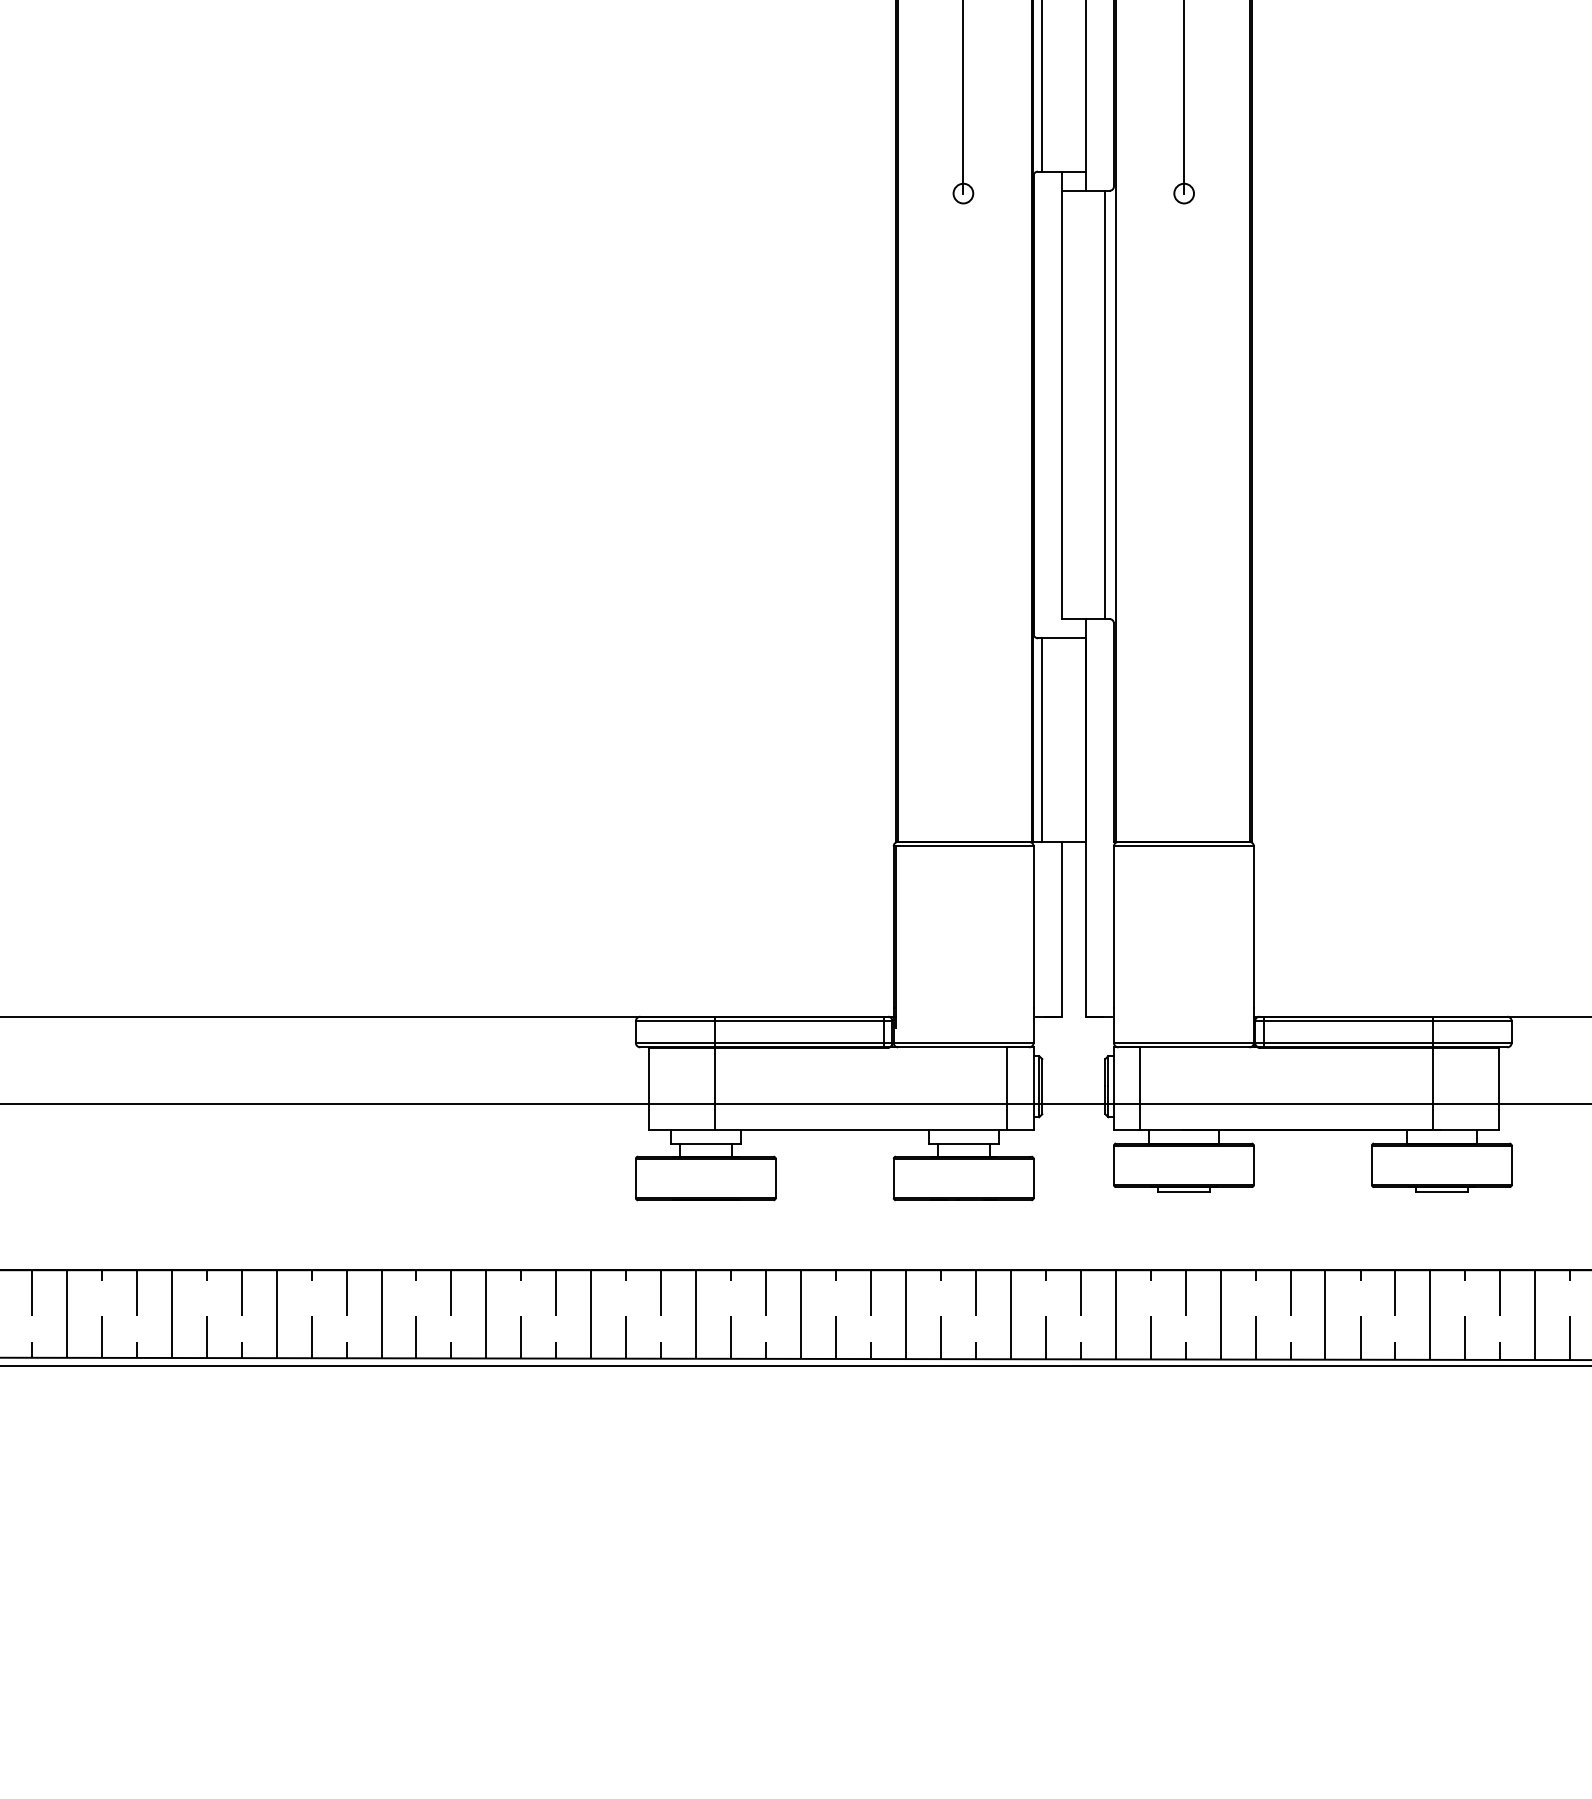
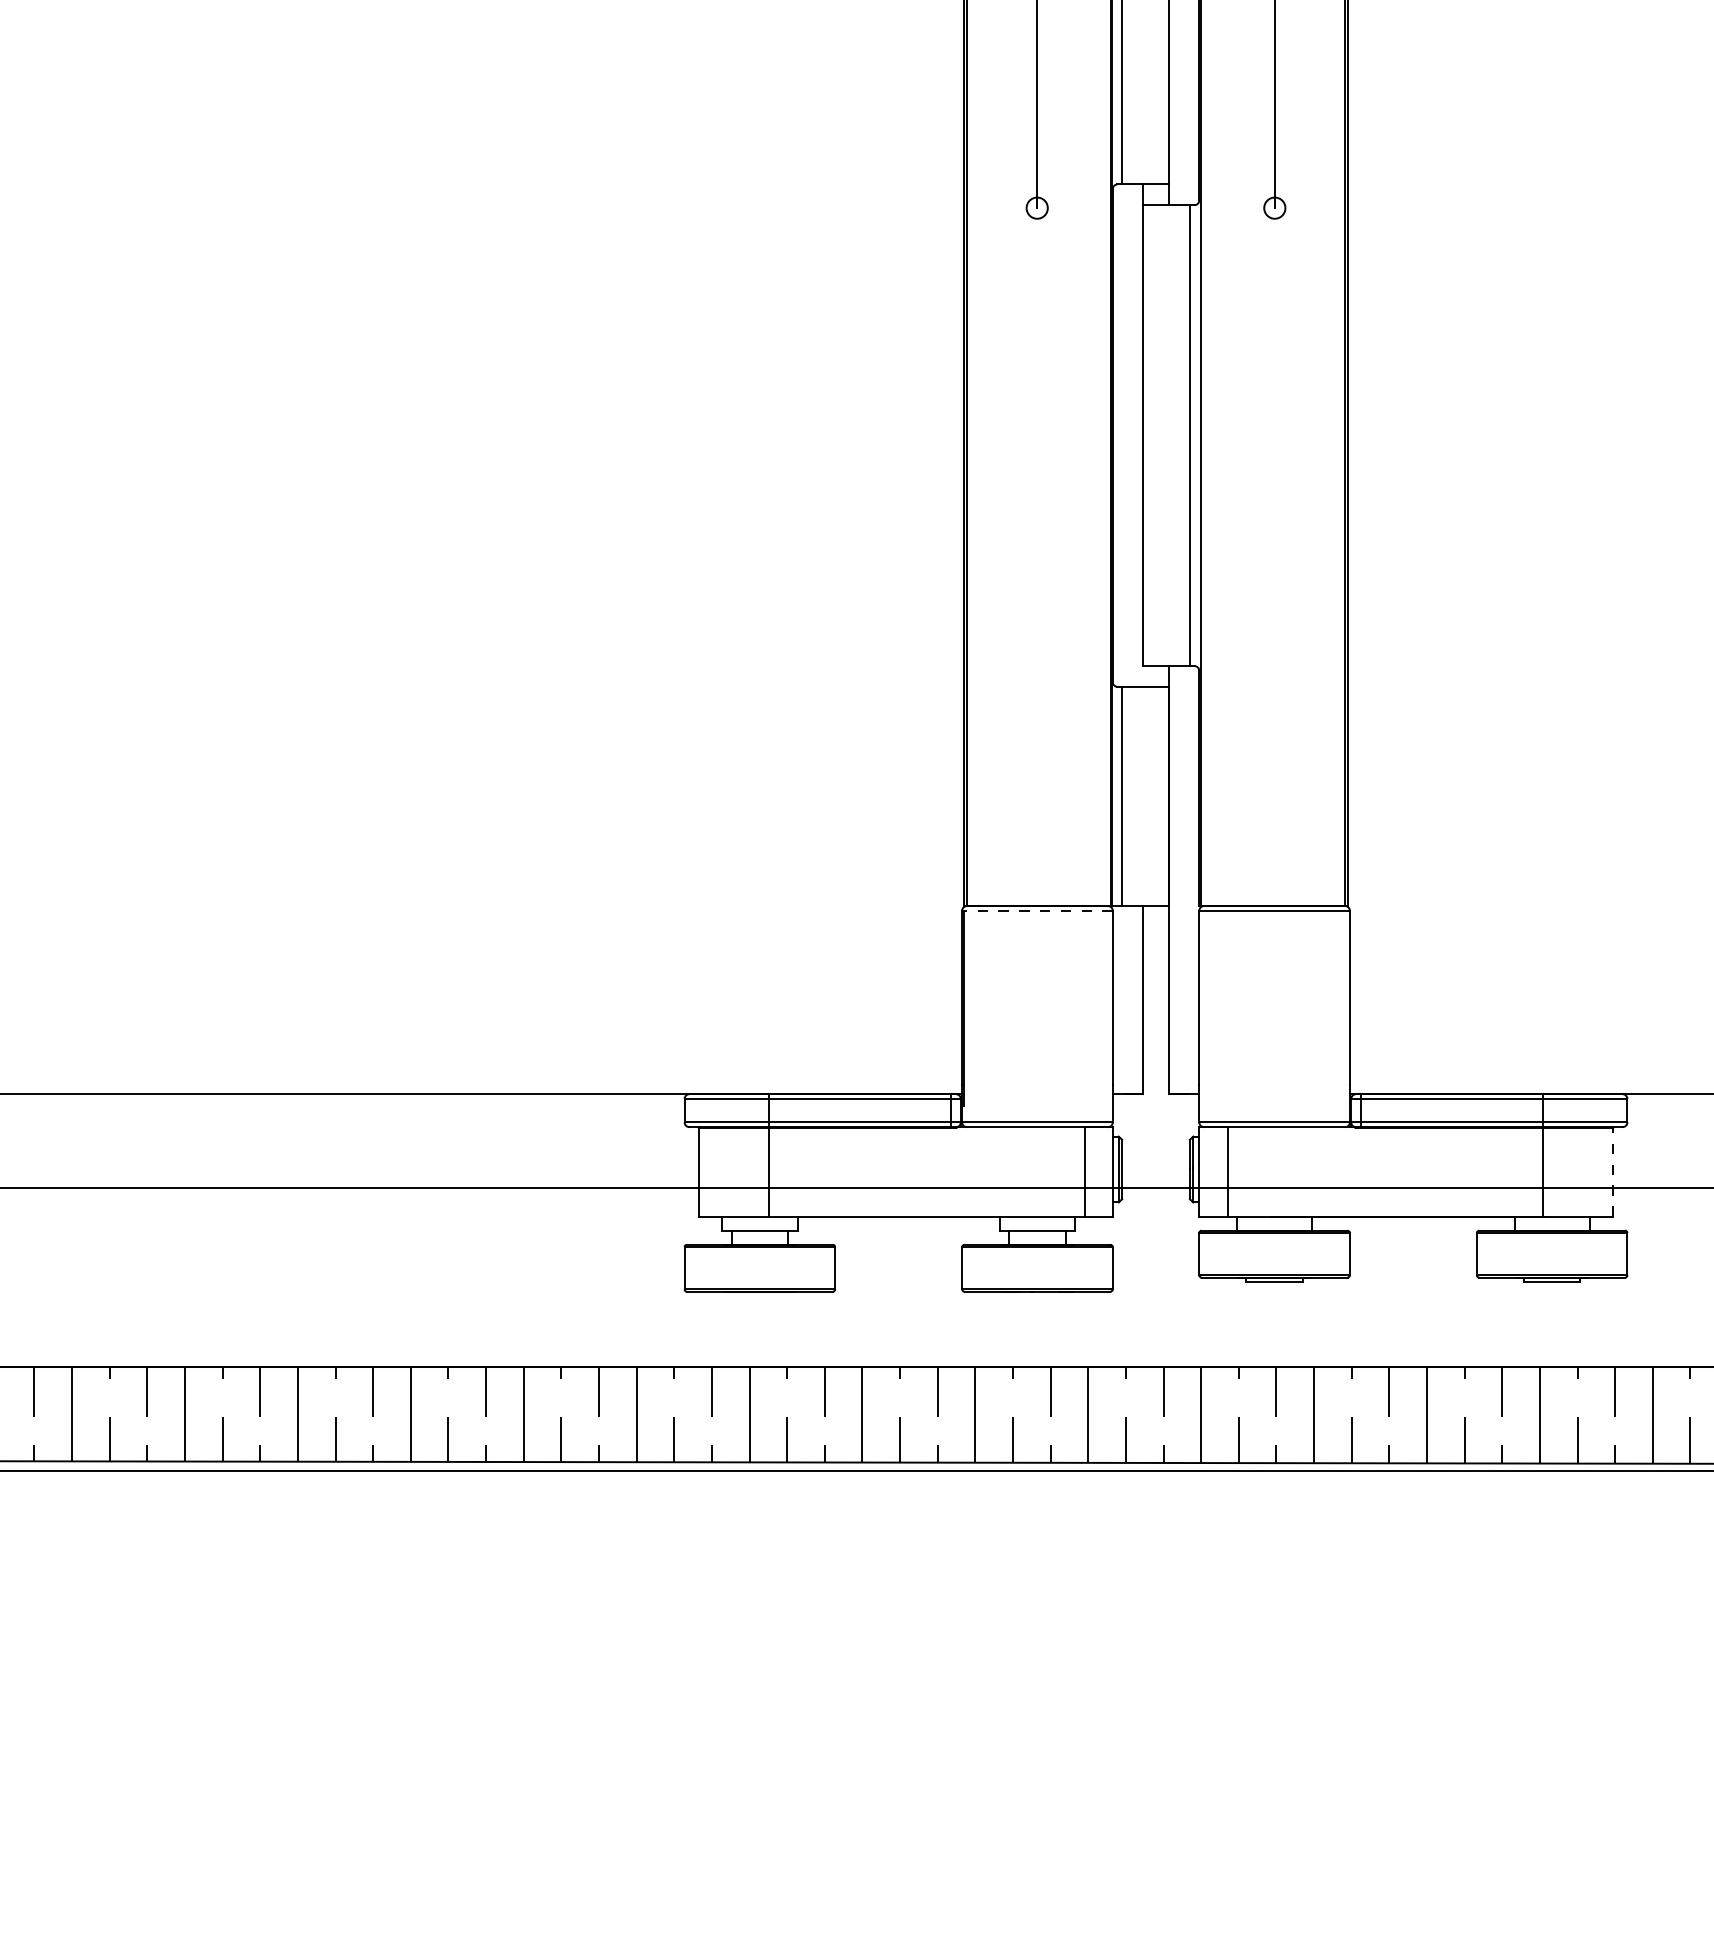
line: (962, 846) -> (1036, 910), solid -> dashed
line: (1498, 1088) -> (1613, 1171), solid -> dashed

